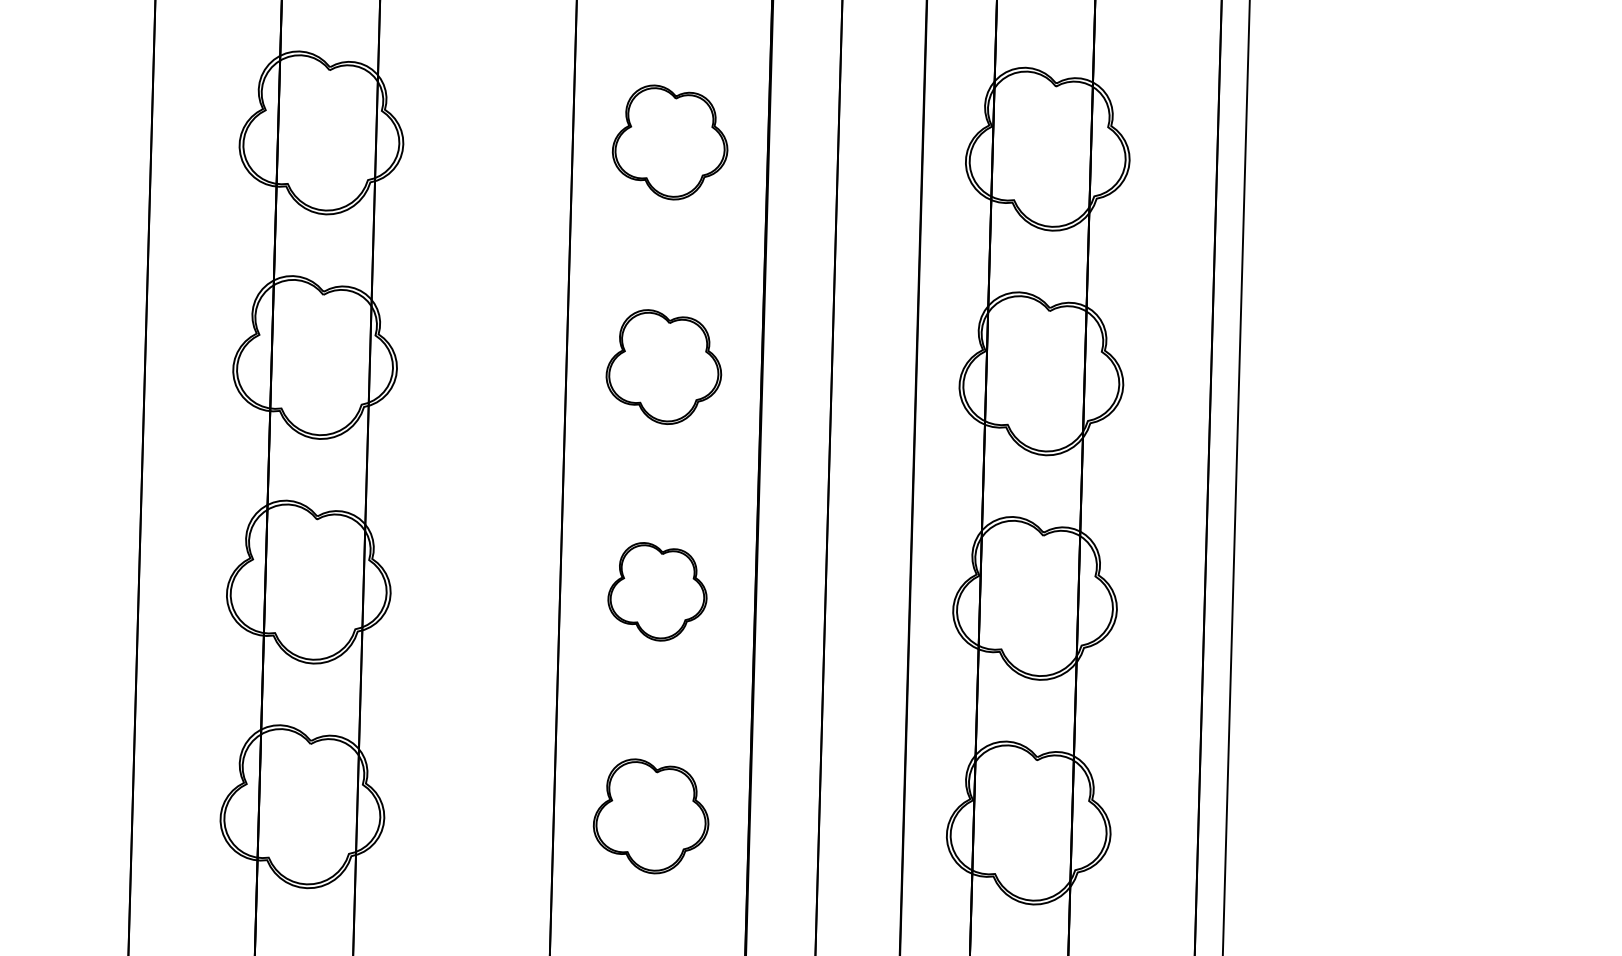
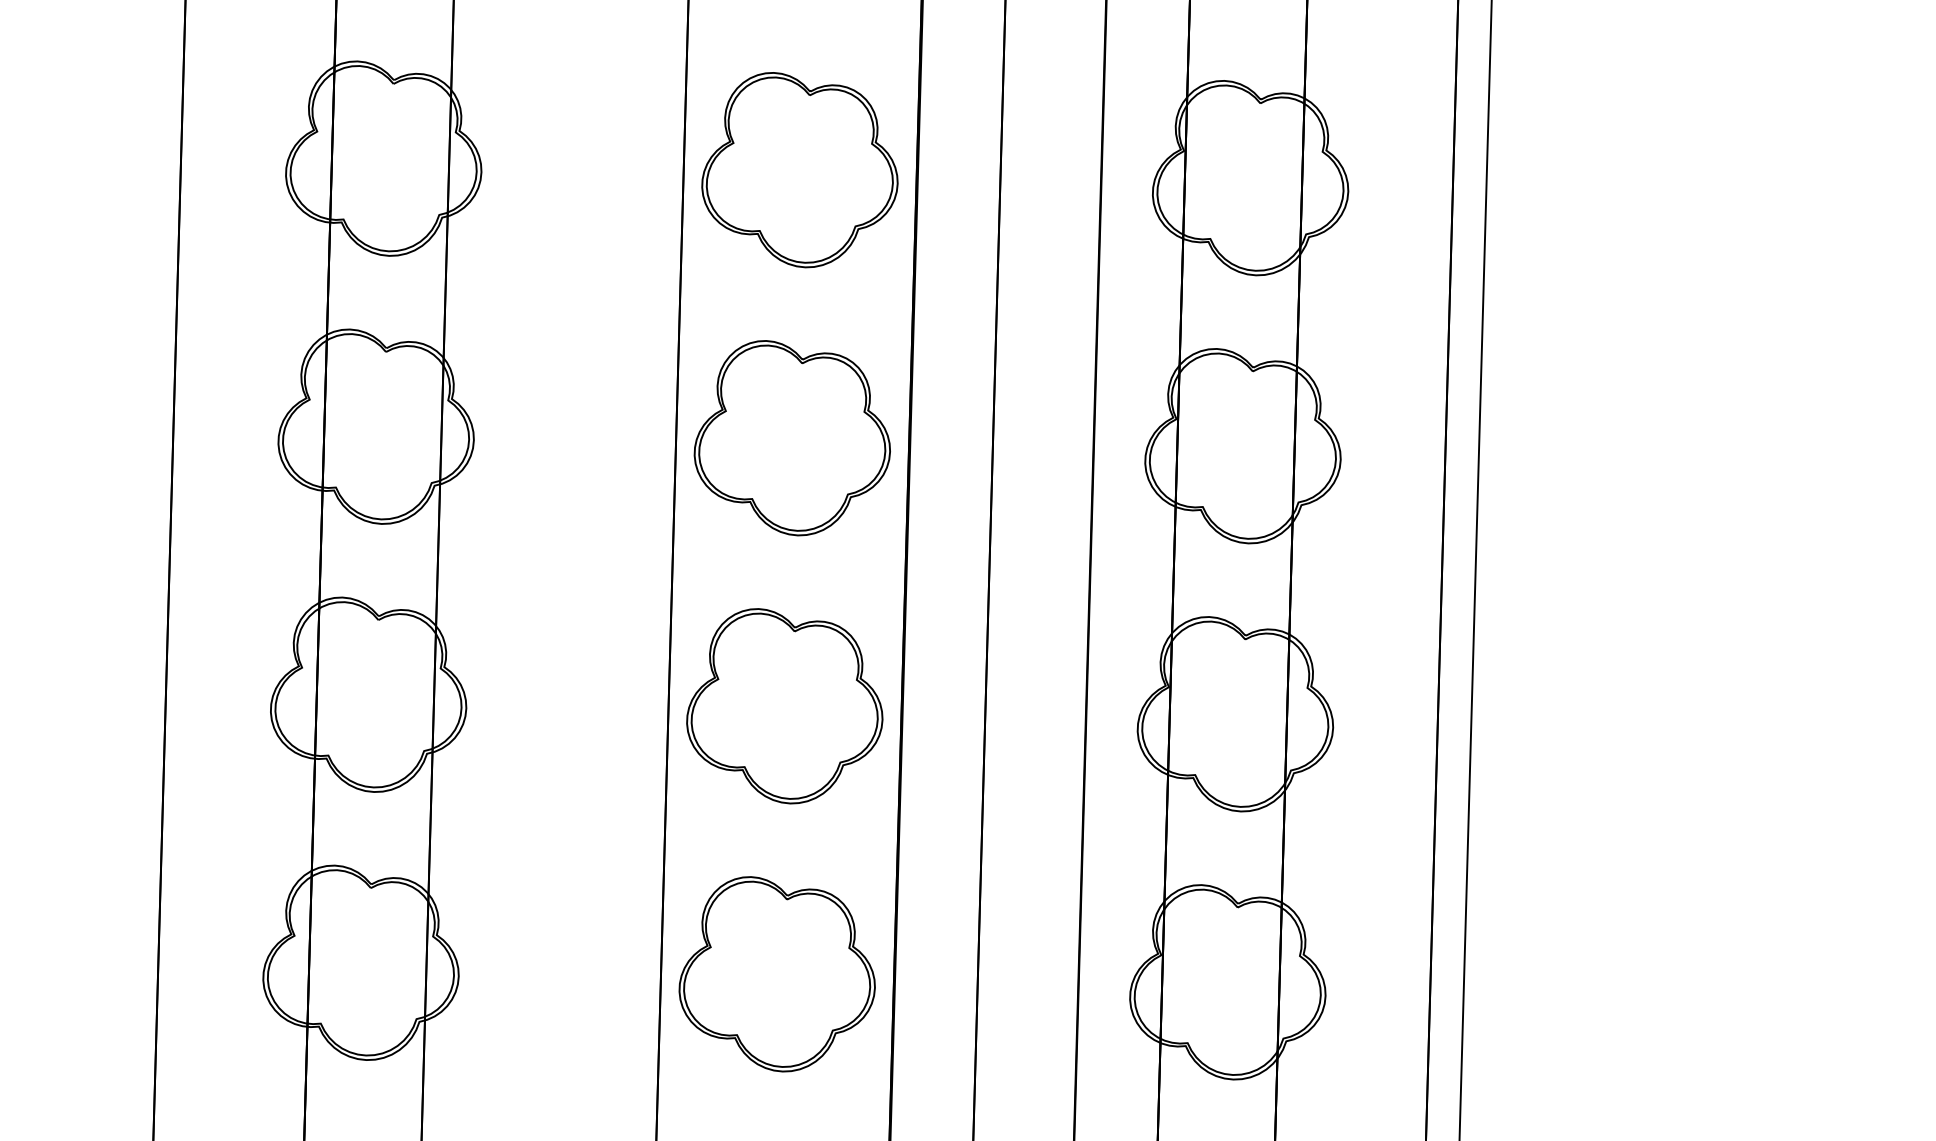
part: (669, 142) -> (799, 170), size x1.43
part: (663, 366) -> (791, 437), size x1.43
part: (657, 591) -> (784, 705), size x1.67
part: (650, 816) -> (776, 974), size x1.43

